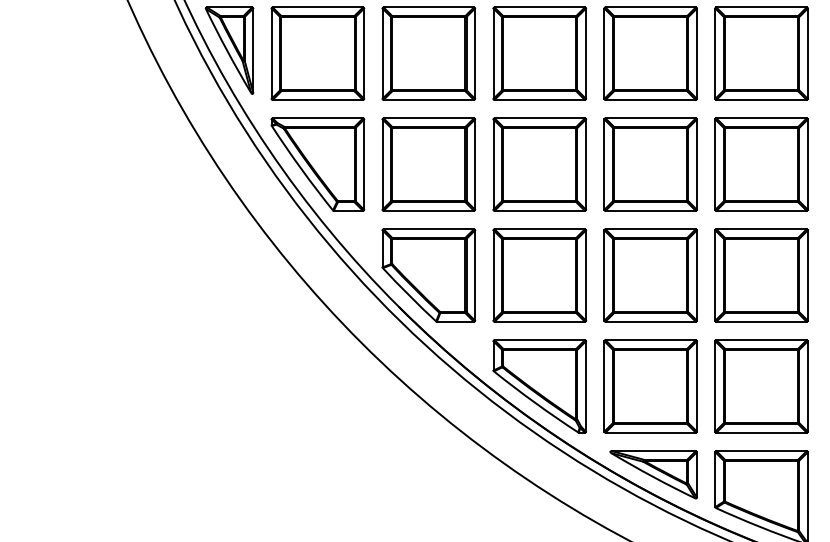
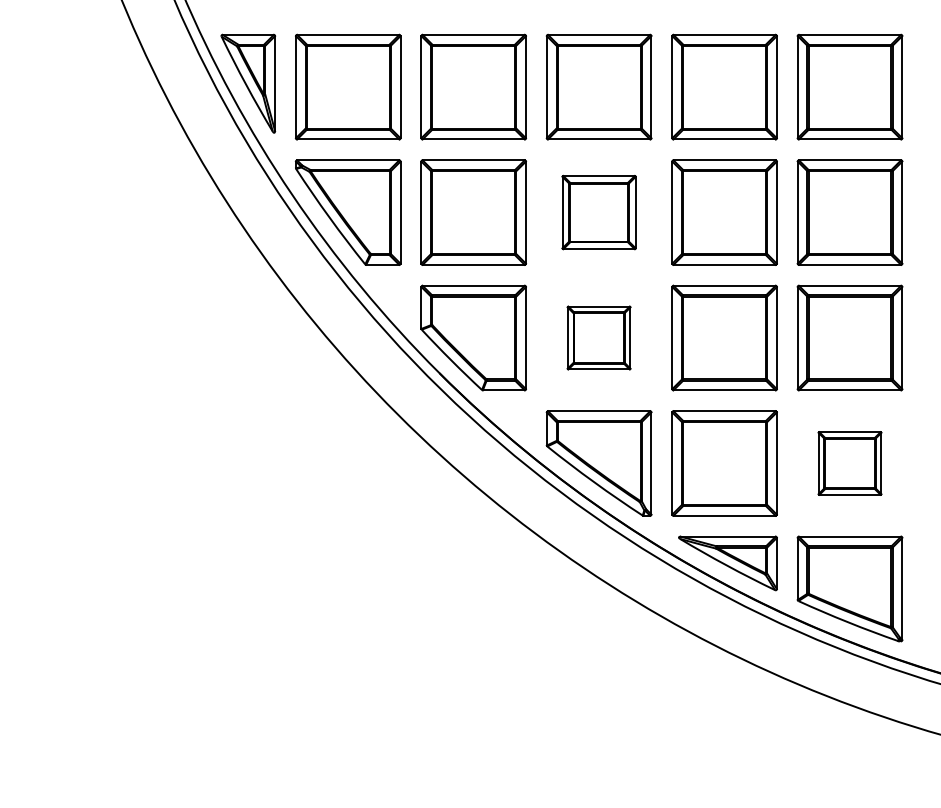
part: (539, 164) -> (598, 212), size x0.7
part: (539, 275) -> (598, 337), size x0.6
part: (761, 386) -> (849, 463), size x0.6

